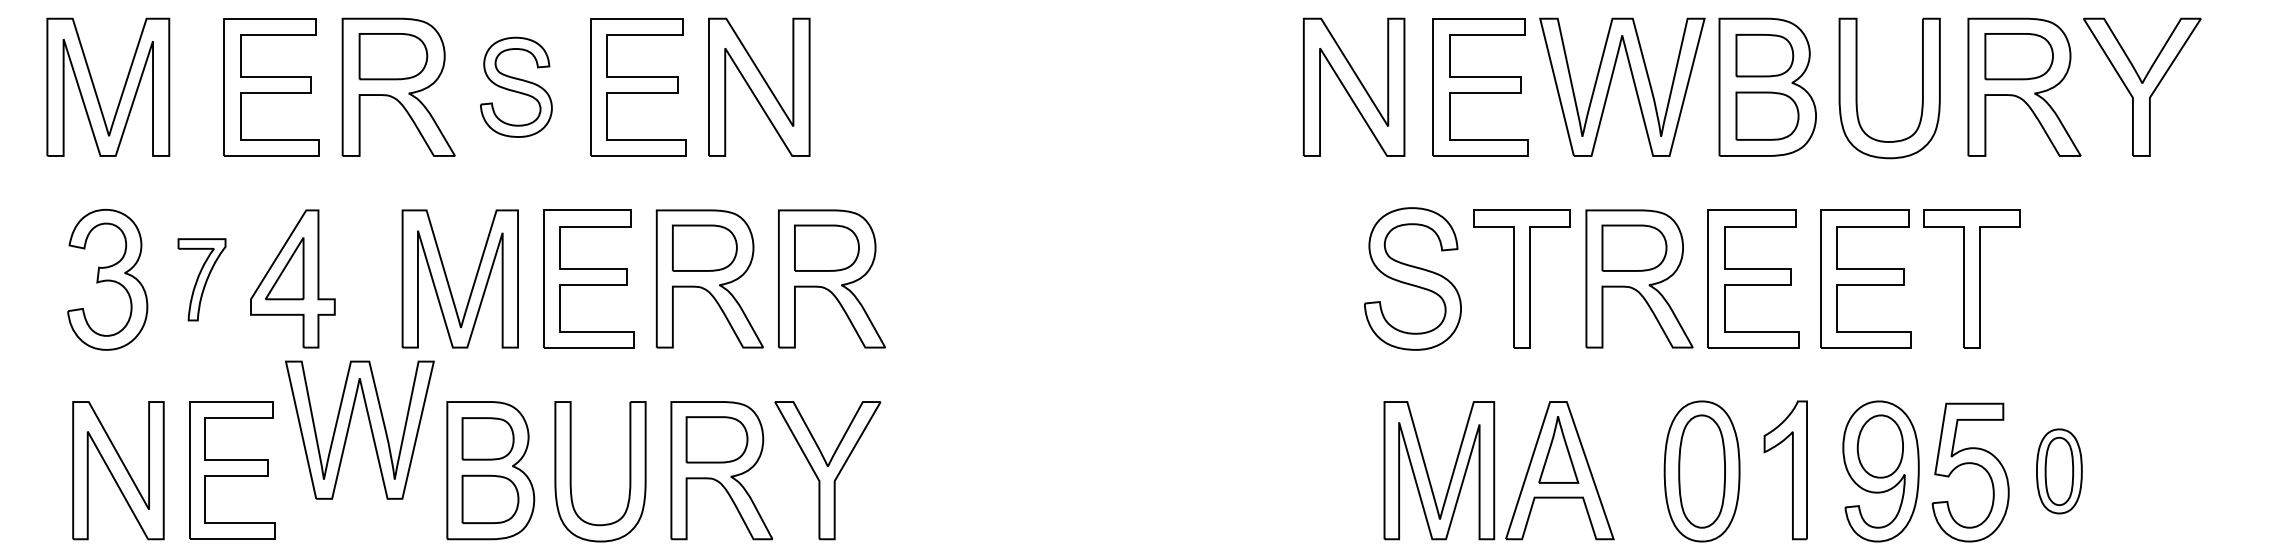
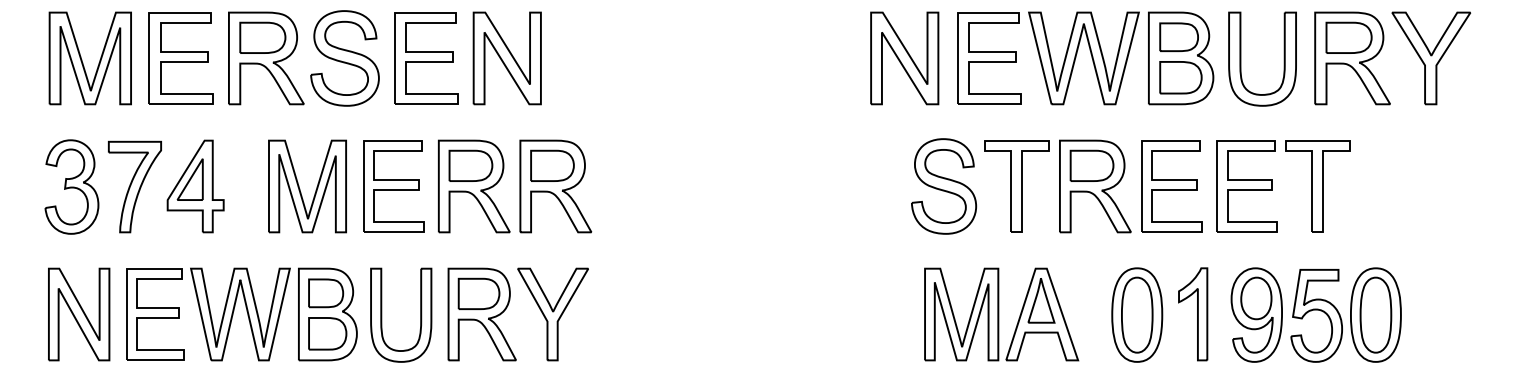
part: (515, 87) -> (344, 58), size x1.43
part: (96, 88) -> (82, 59), moved
part: (201, 279) -> (134, 186), size x1.67
part: (350, 425) -> (234, 311), moved
part: (2058, 470) -> (1375, 314), size x1.67

